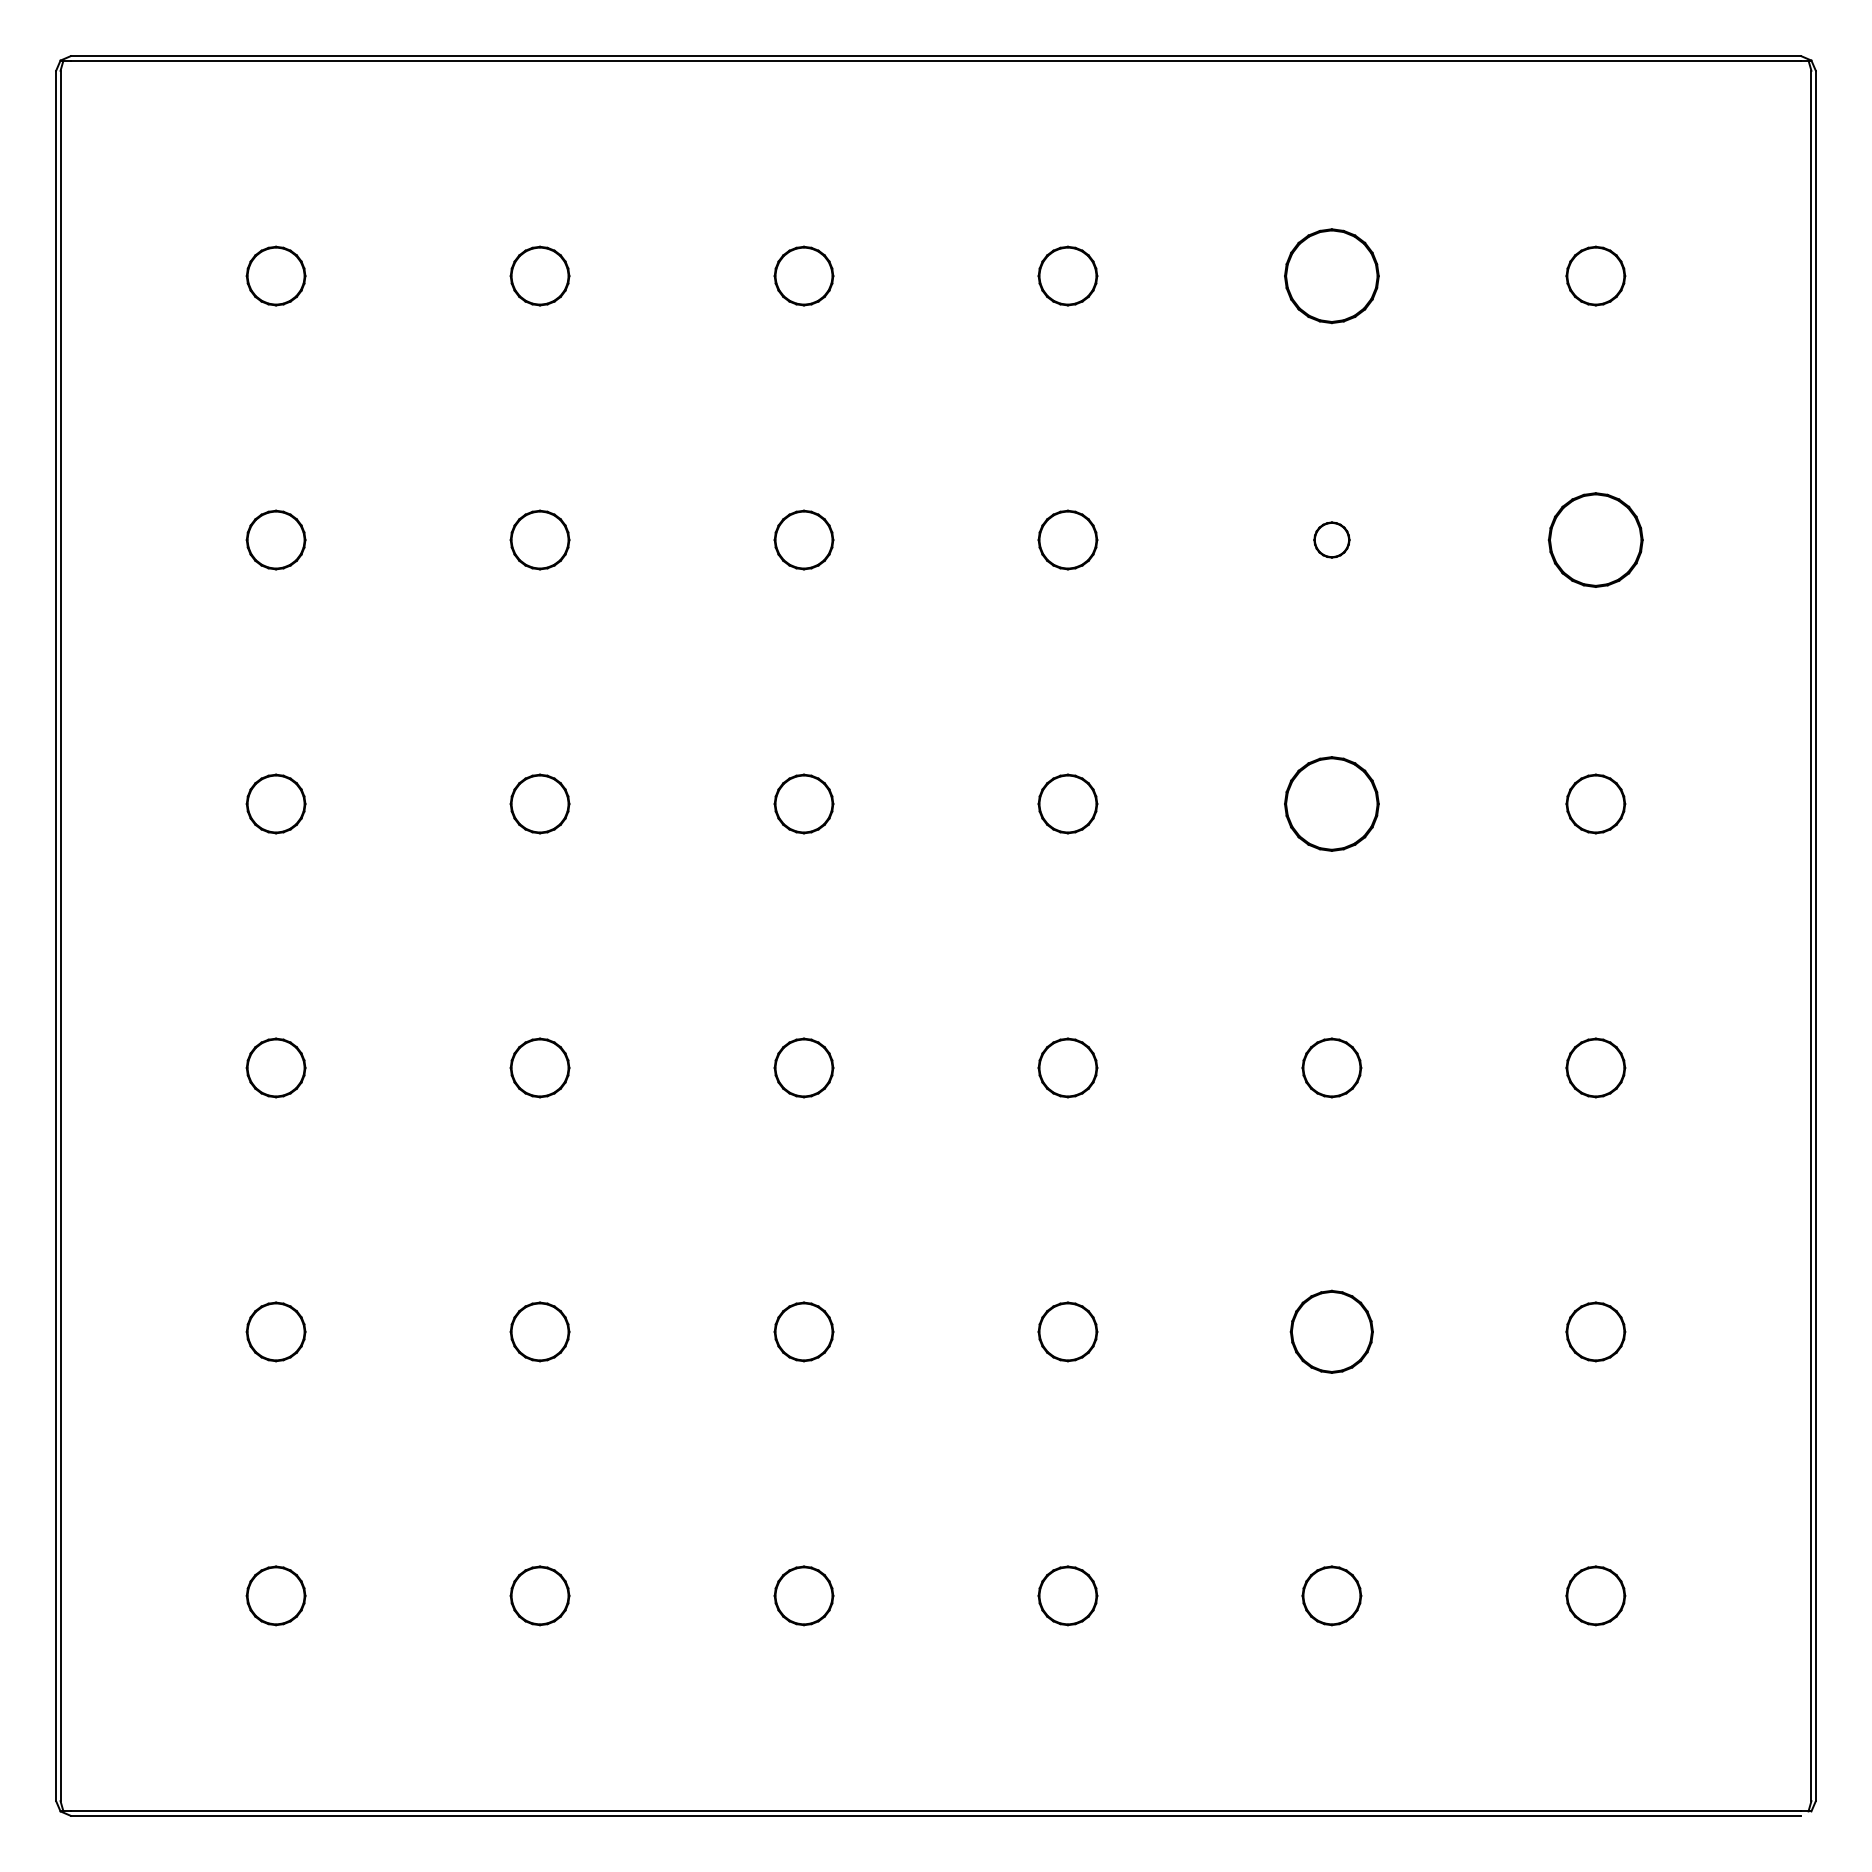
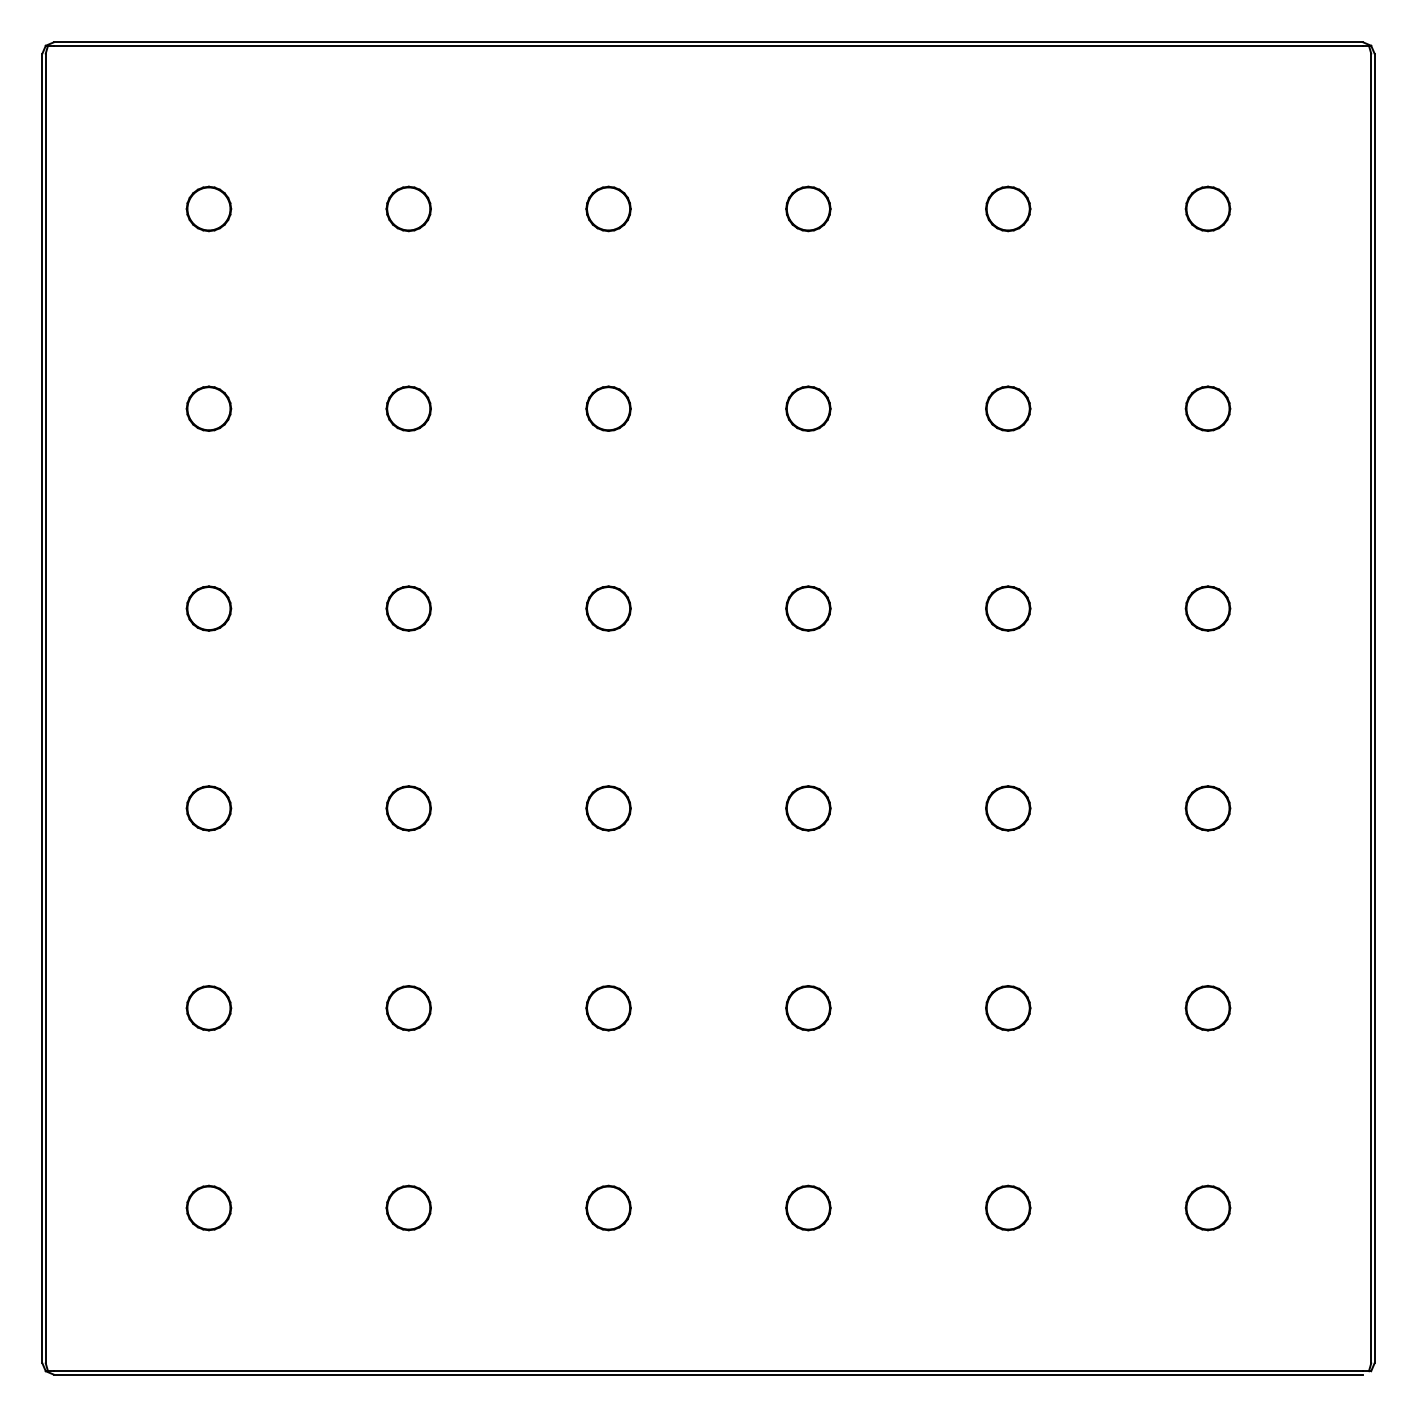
part: (1331, 275) -> (1007, 208), size x0.62
part: (1331, 539) -> (1007, 408), size x1.67
part: (1595, 539) -> (1207, 408), size x0.62
part: (1331, 803) -> (1007, 608), size x0.62
part: (1331, 1331) -> (1007, 1007), size x0.71

